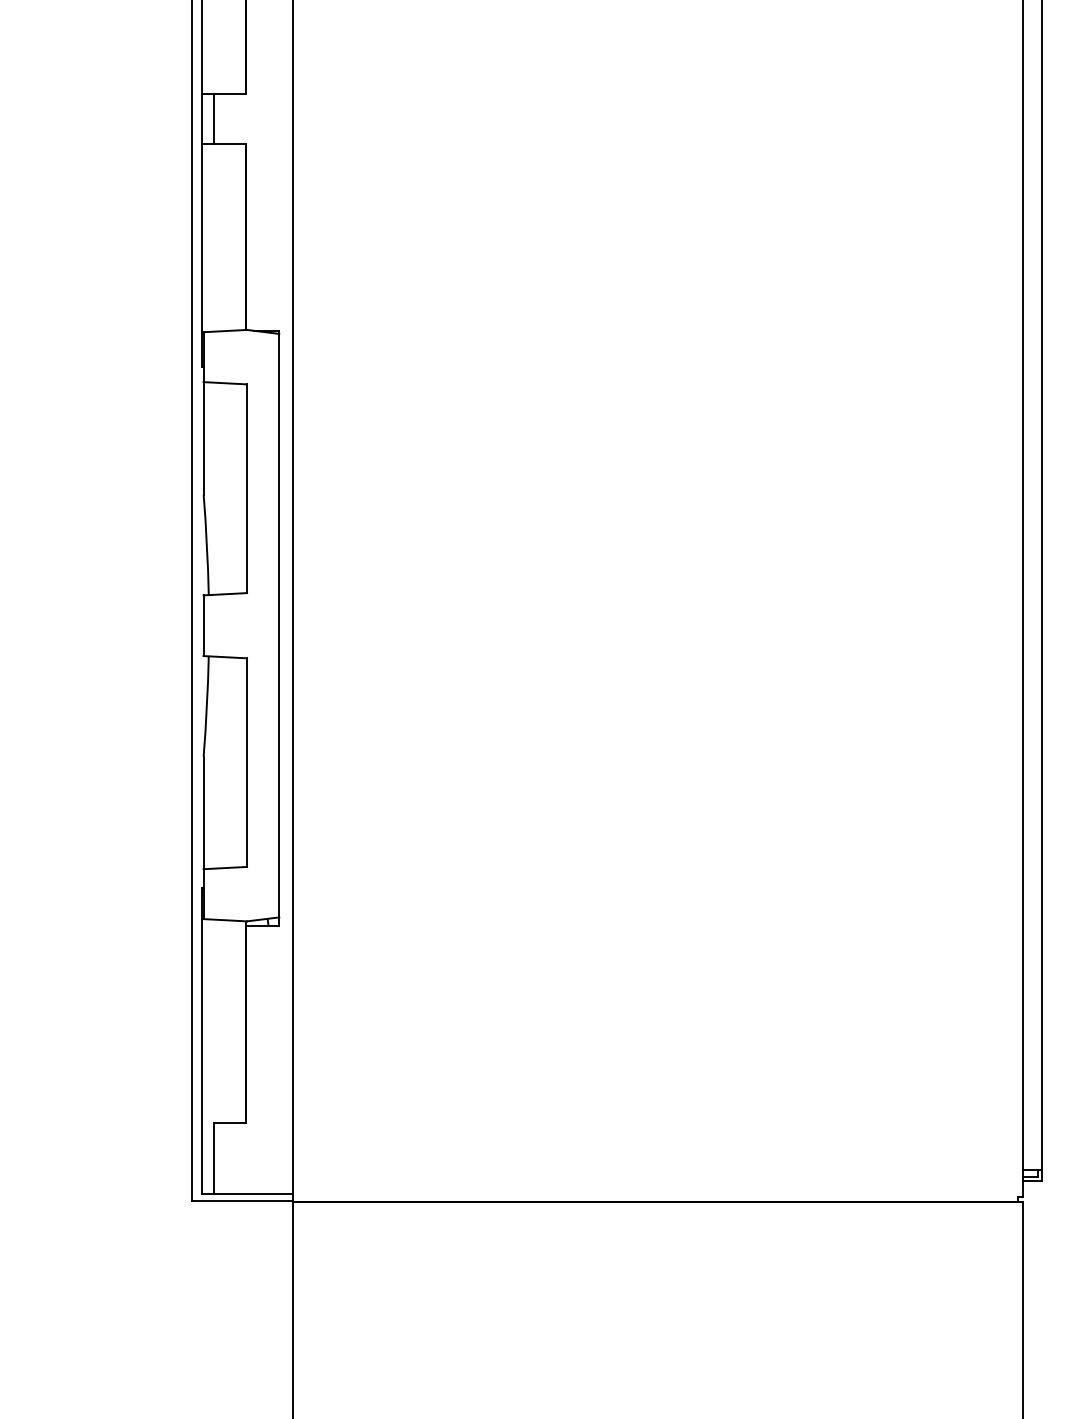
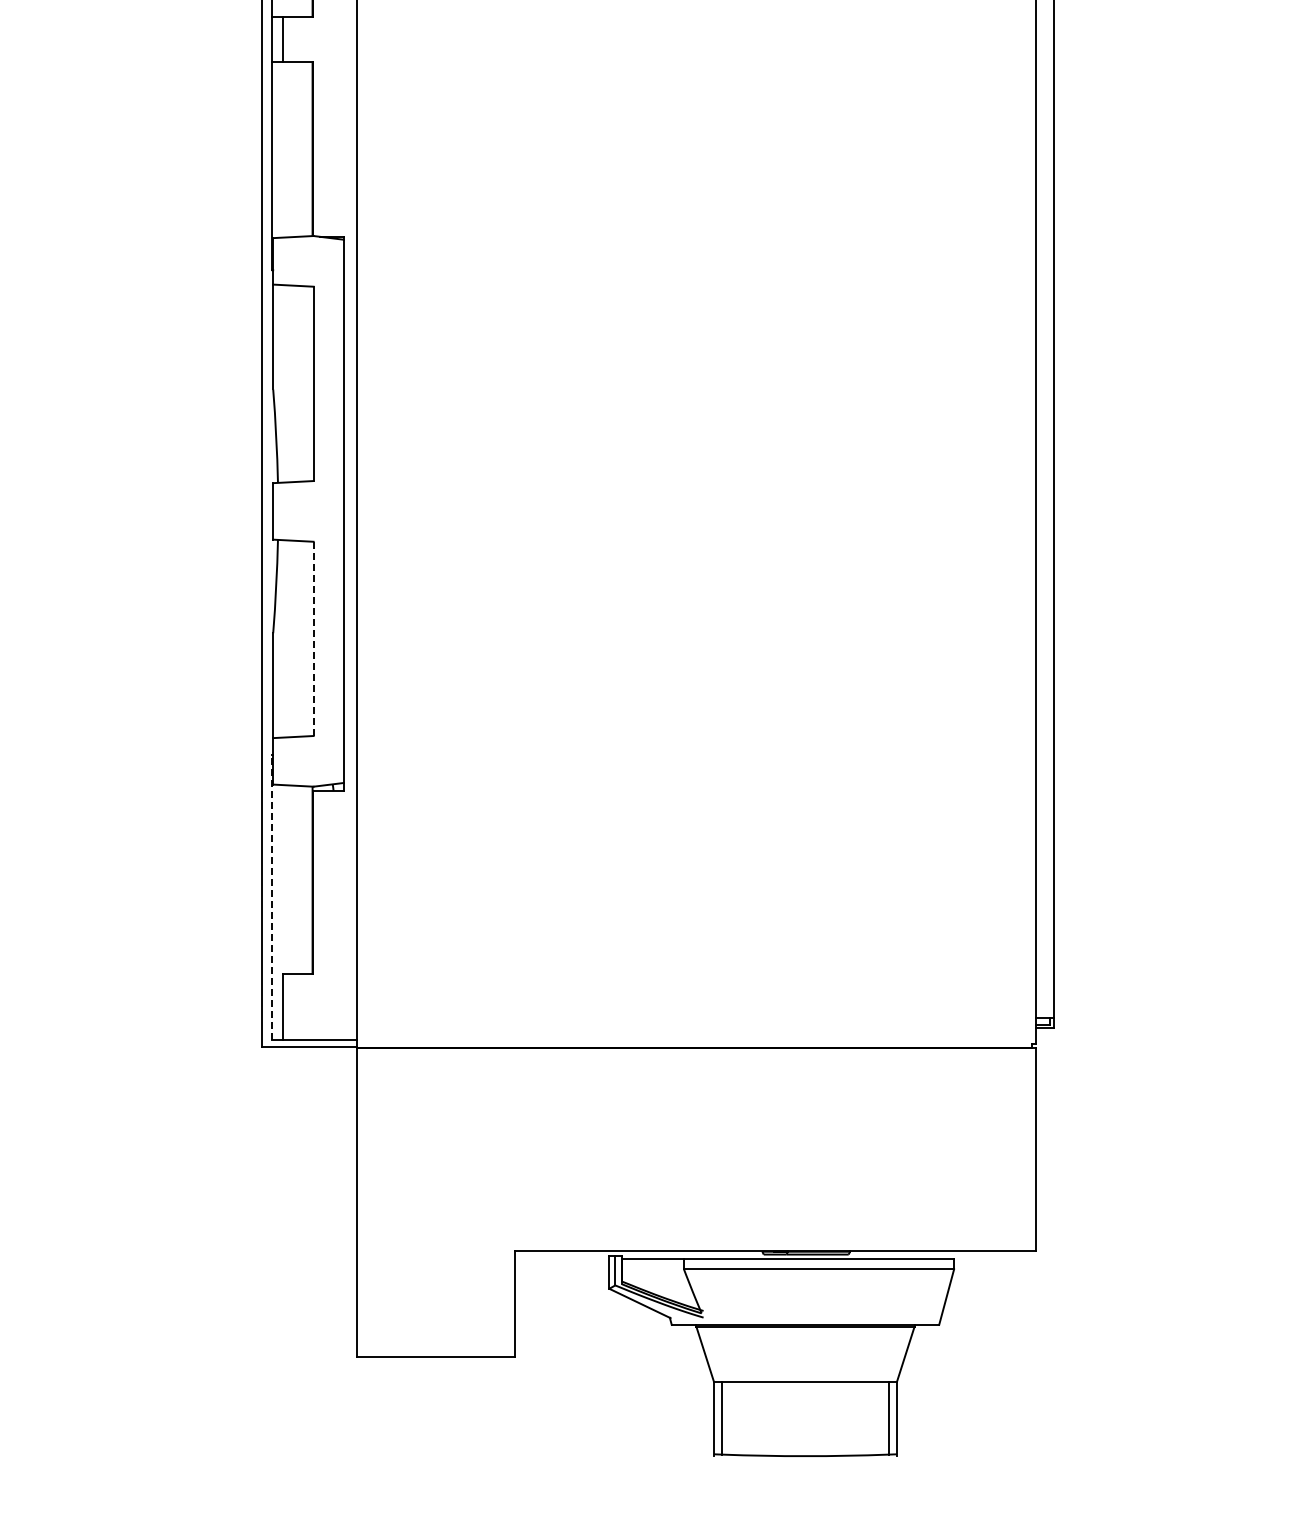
line: (246, 762) -> (313, 638), solid -> dashed
line: (202, 1040) -> (272, 897), solid -> dashed

